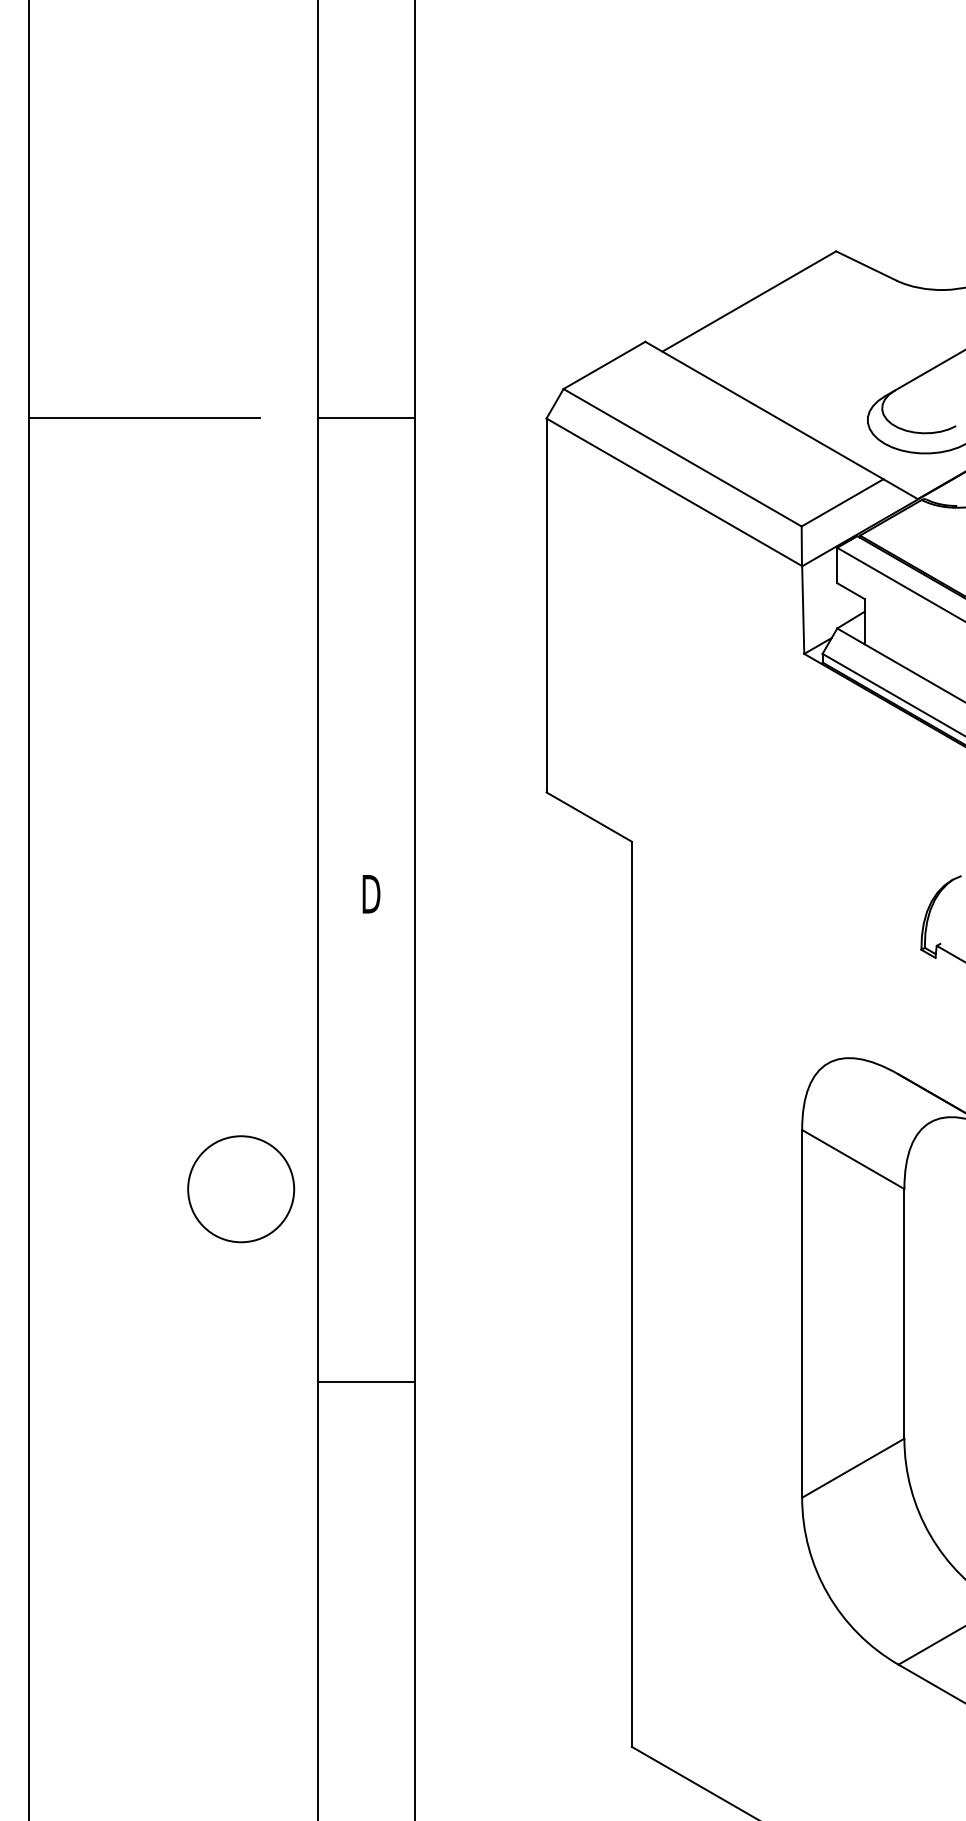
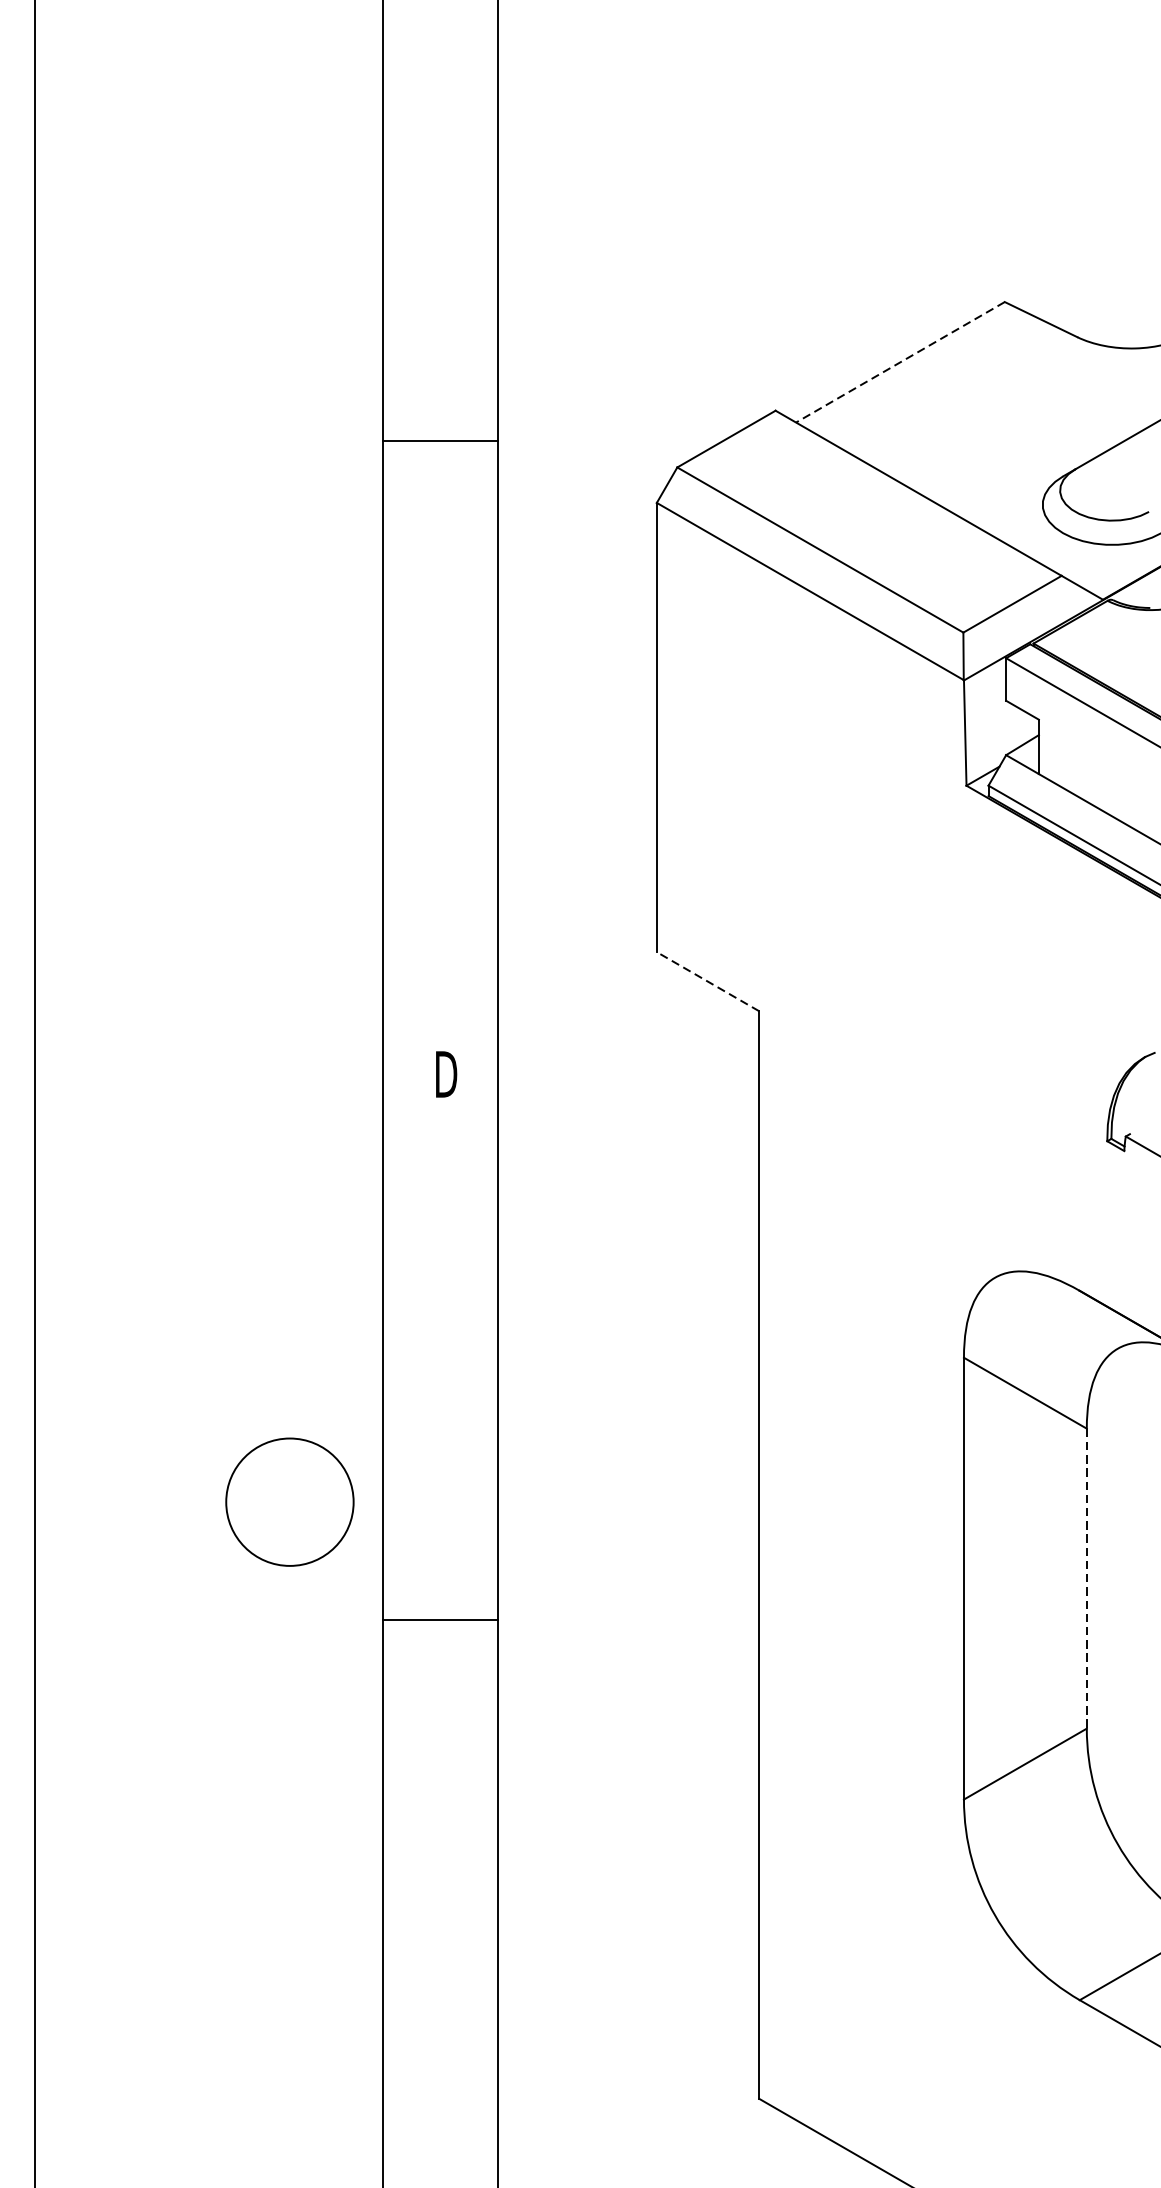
line: (748, 301) -> (899, 362), solid -> dashed
line: (144, 418) -> (173, 502), removed
line: (366, 418) -> (440, 441), moved
line: (588, 816) -> (707, 981), solid -> dashed
circle: (241, 1189) -> (290, 1502), moved
line: (904, 1313) -> (1086, 1578), solid -> dashed
line: (366, 1382) -> (440, 1620), moved

